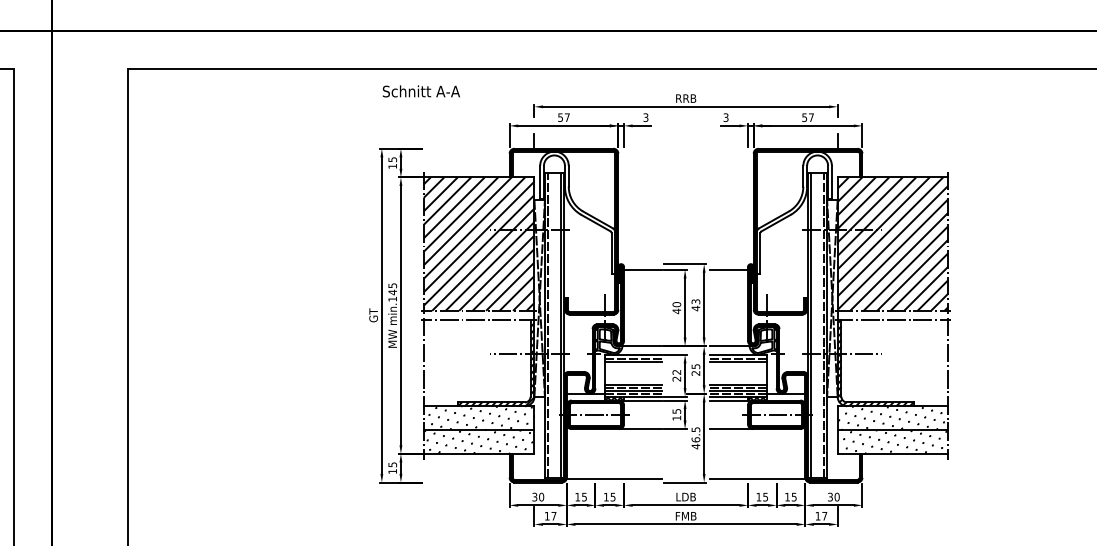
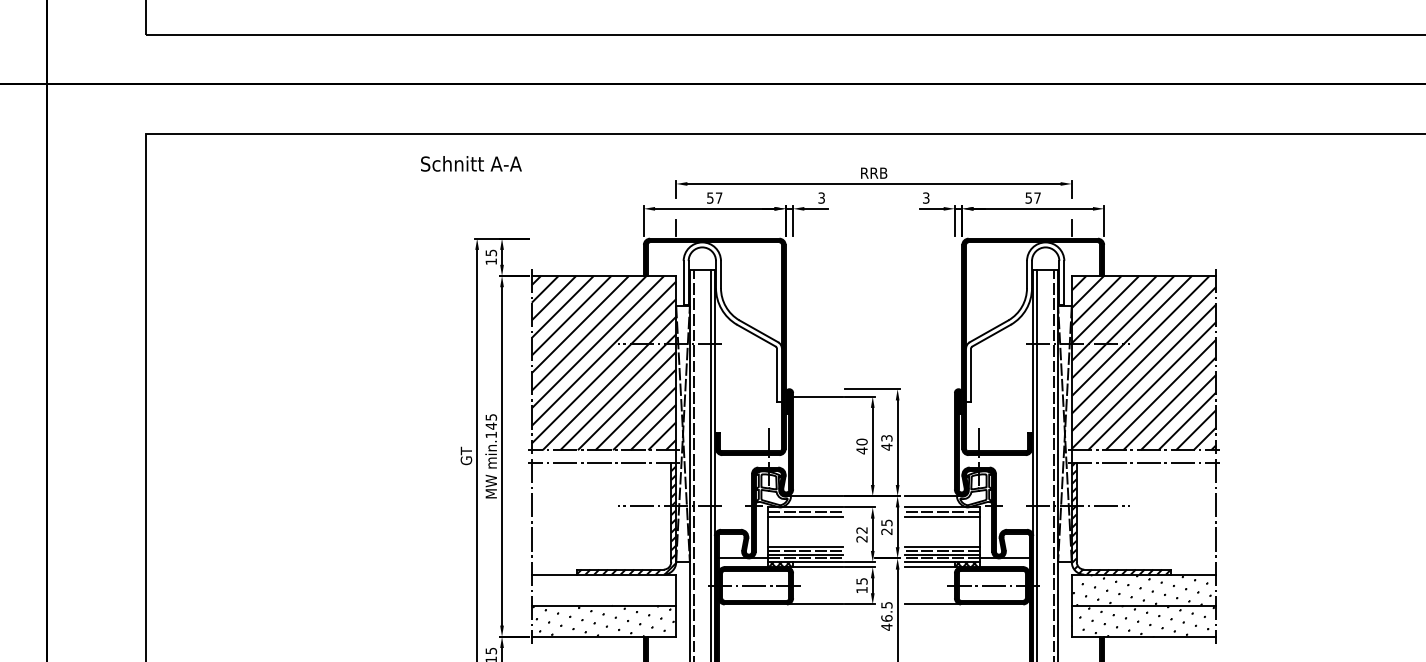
text: (420, 91) -> (470, 163), moved
line: (728, 269) -> (929, 396), removed
hatch: (481, 418) -> (607, 590), removed

